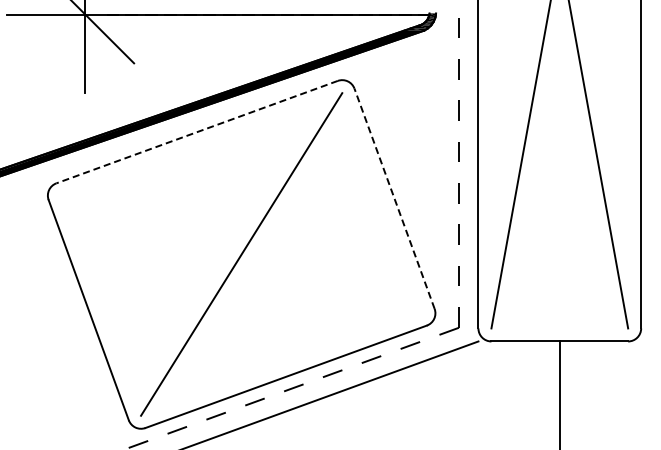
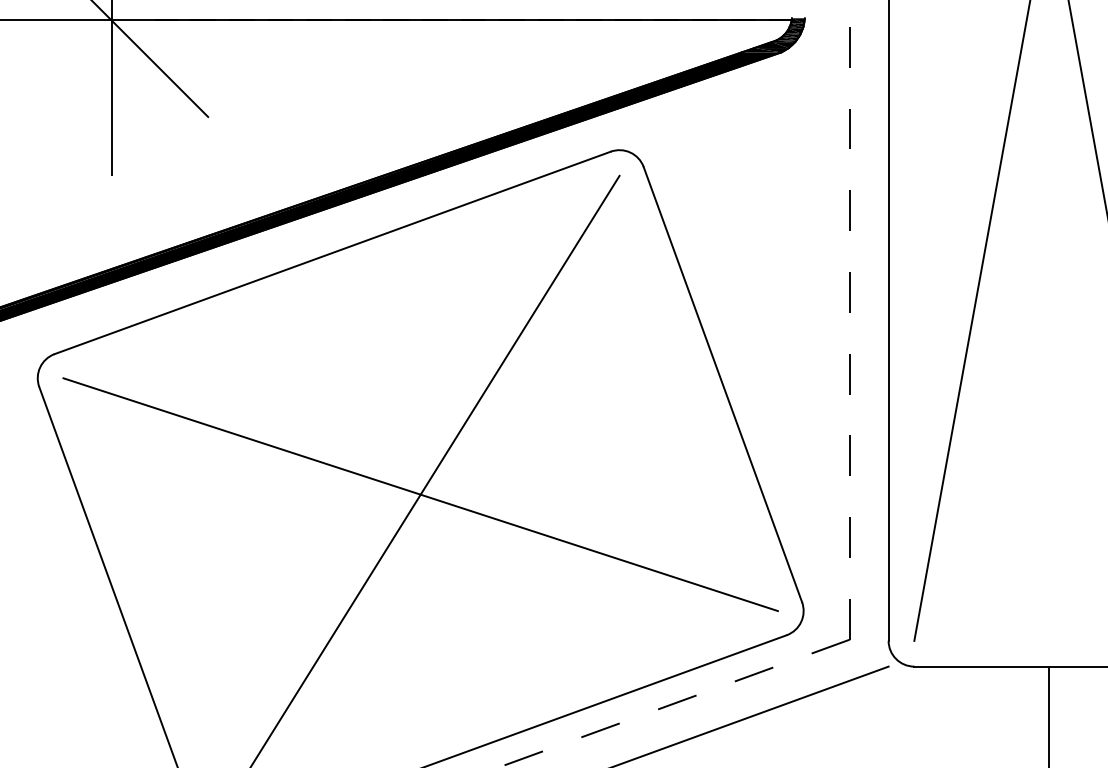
line: (197, 132) -> (333, 253), dashed -> solid
line: (394, 198) -> (722, 384), dashed -> solid
line: (241, 254) -> (420, 494), added

